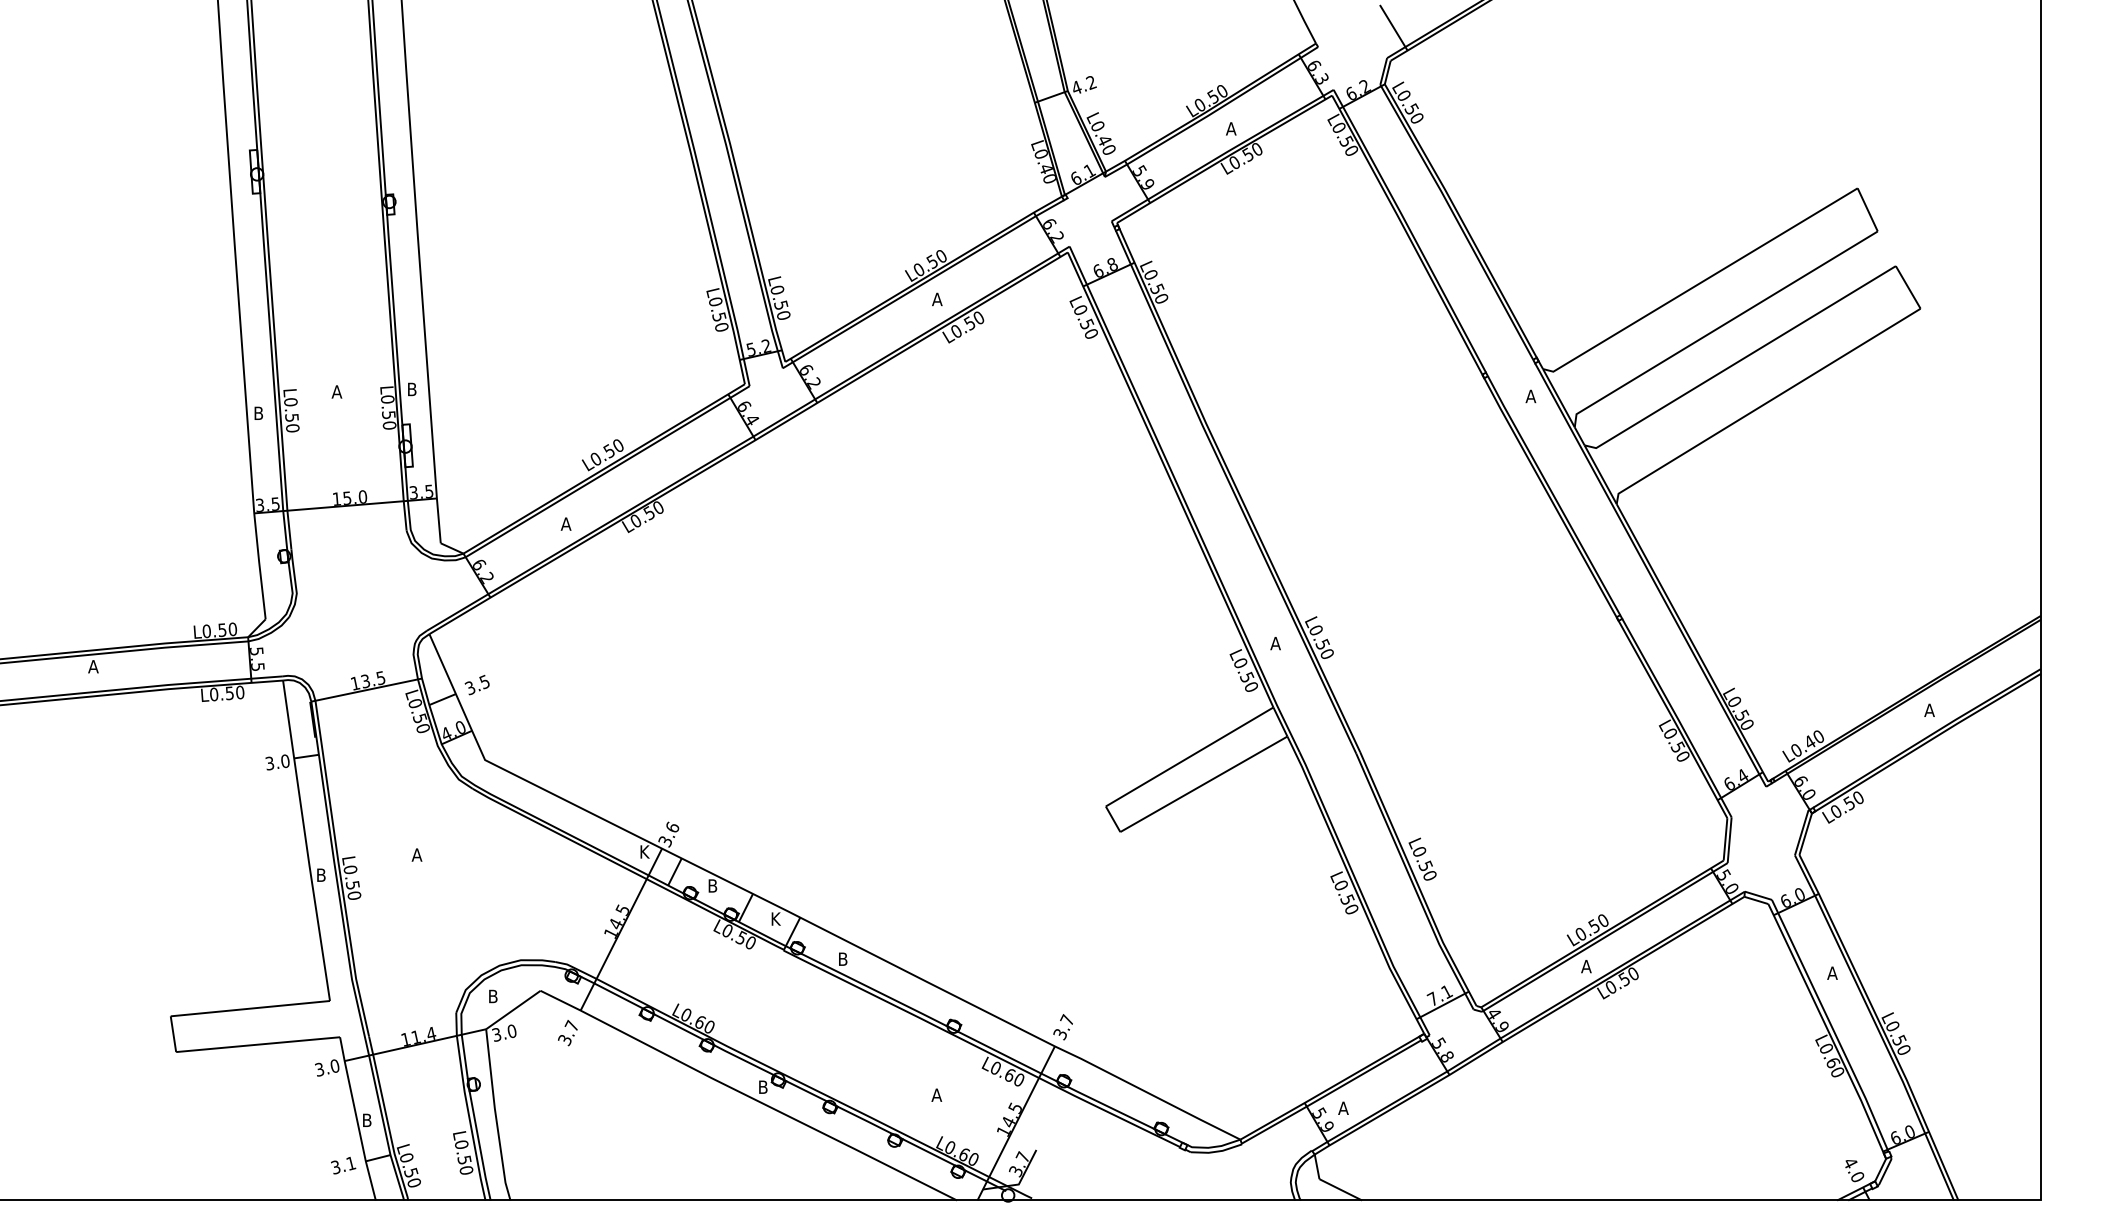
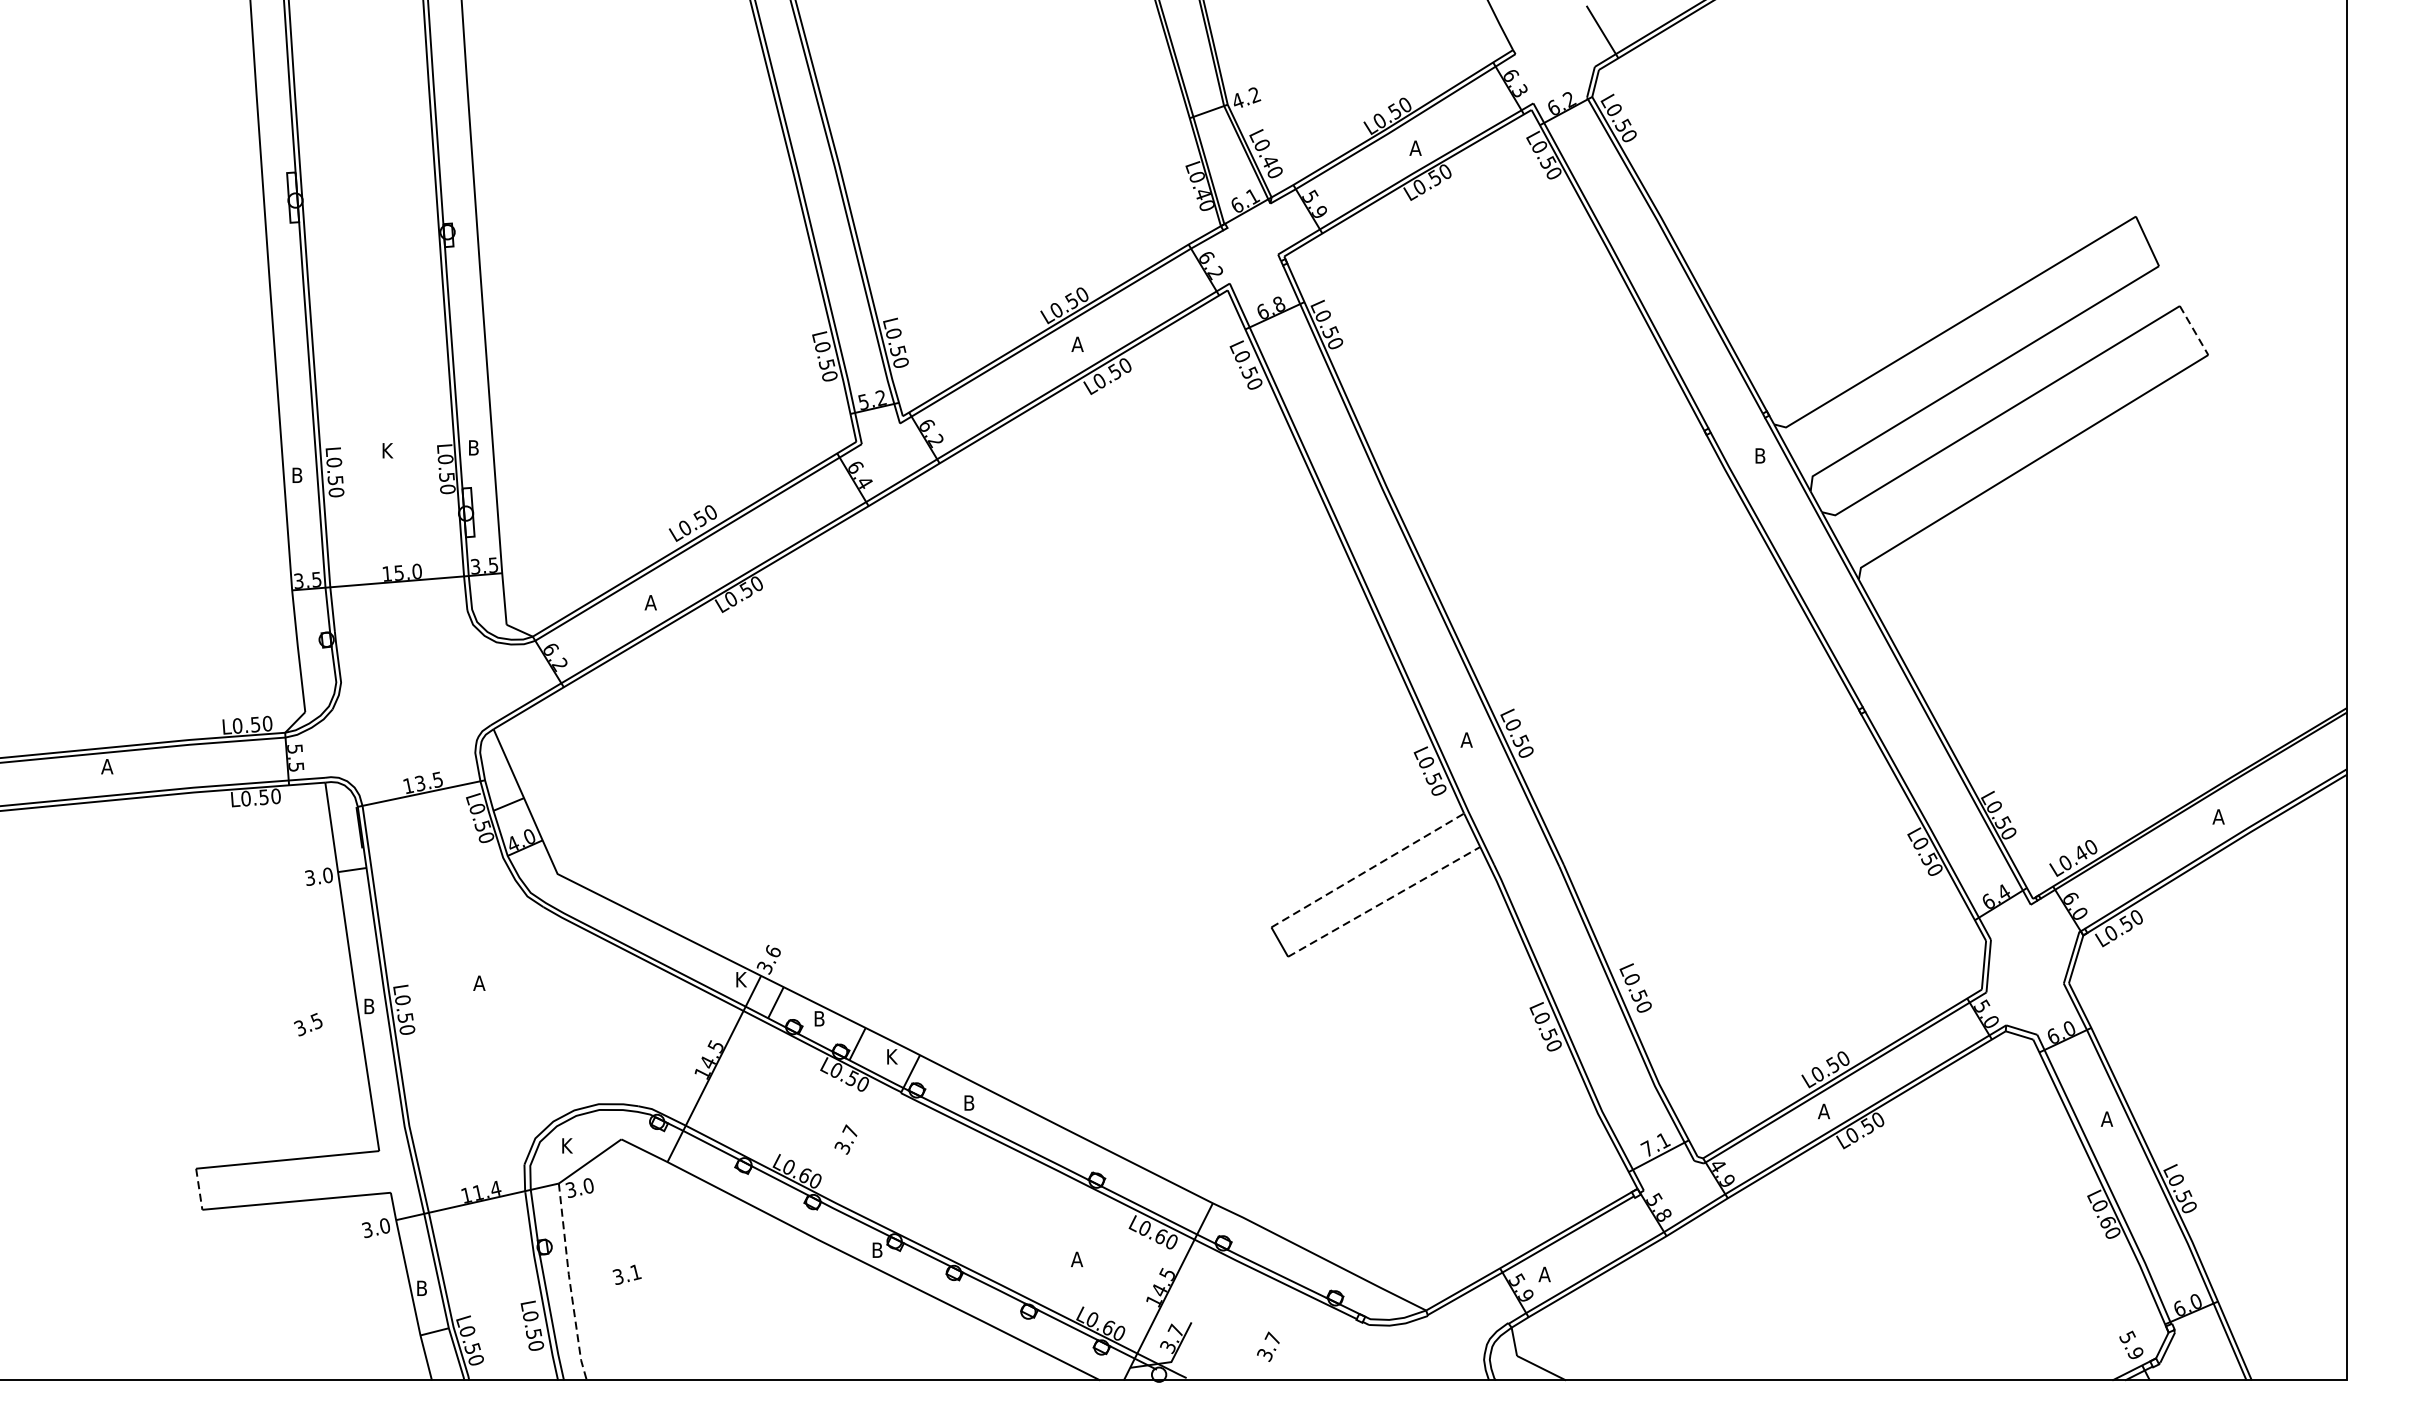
line: (1908, 287) -> (2194, 330), solid -> dashed
text: (336, 391) -> (386, 450), A -> K
text: (1530, 396) -> (1759, 455), A -> B
text: (476, 685) -> (307, 1025), moved
line: (1190, 756) -> (1368, 869), solid -> dashed
line: (1204, 784) -> (1384, 902), solid -> dashed
text: (494, 996) -> (568, 1145), B -> K
text: (1062, 1027) -> (1267, 1347), moved
text: (567, 1033) -> (845, 1140), moved
line: (173, 1034) -> (199, 1189), solid -> dashed
line: (495, 1116) -> (569, 1283), solid -> dashed
text: (343, 1165) -> (627, 1274), moved
text: (1853, 1169) -> (2131, 1344), 4.0 -> 5.9

